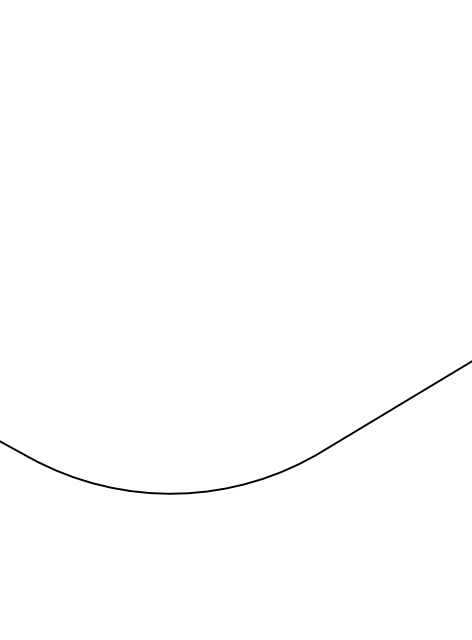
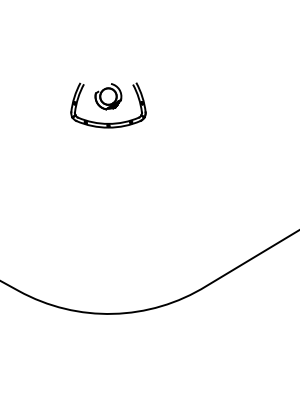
part: (170, 165) -> (108, 105), added

